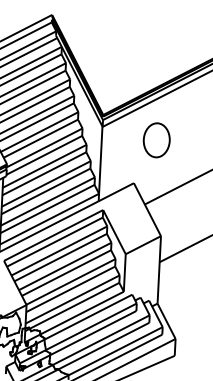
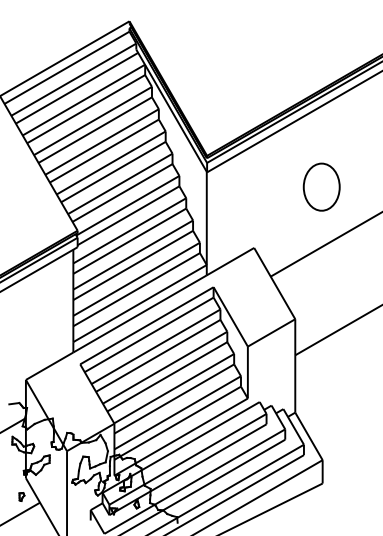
part: (156, 139) -> (321, 186), moved

